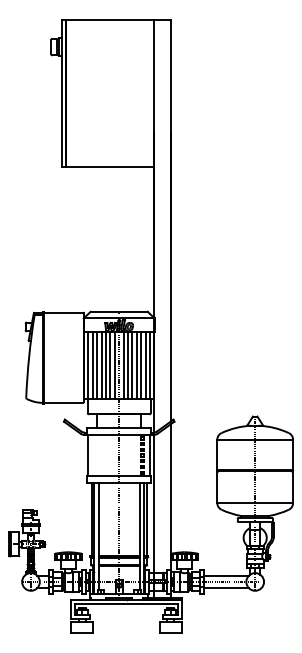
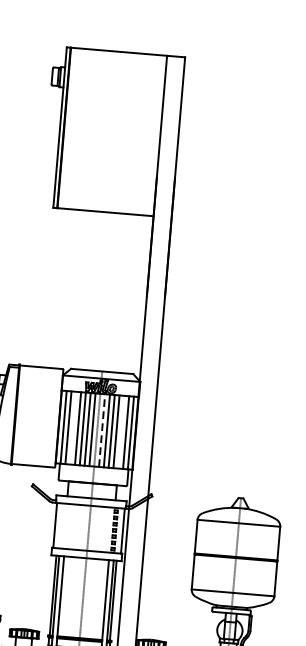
line: (97, 365) -> (73, 428), removed
line: (123, 365) -> (101, 430), solid -> dashed
line: (141, 365) -> (121, 432), removed

